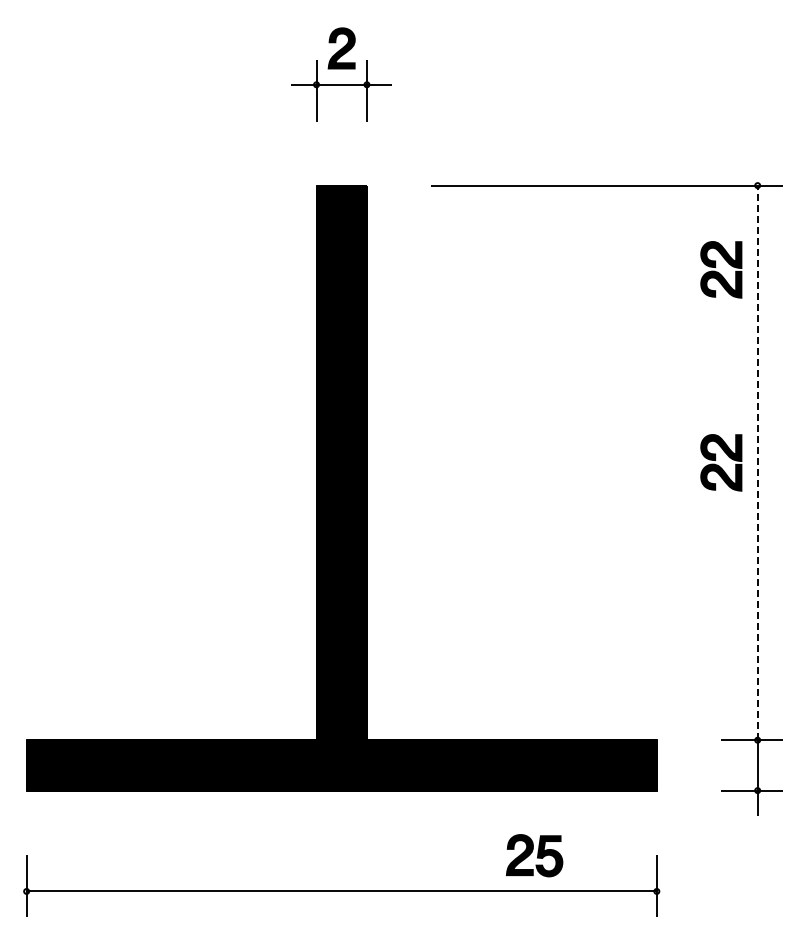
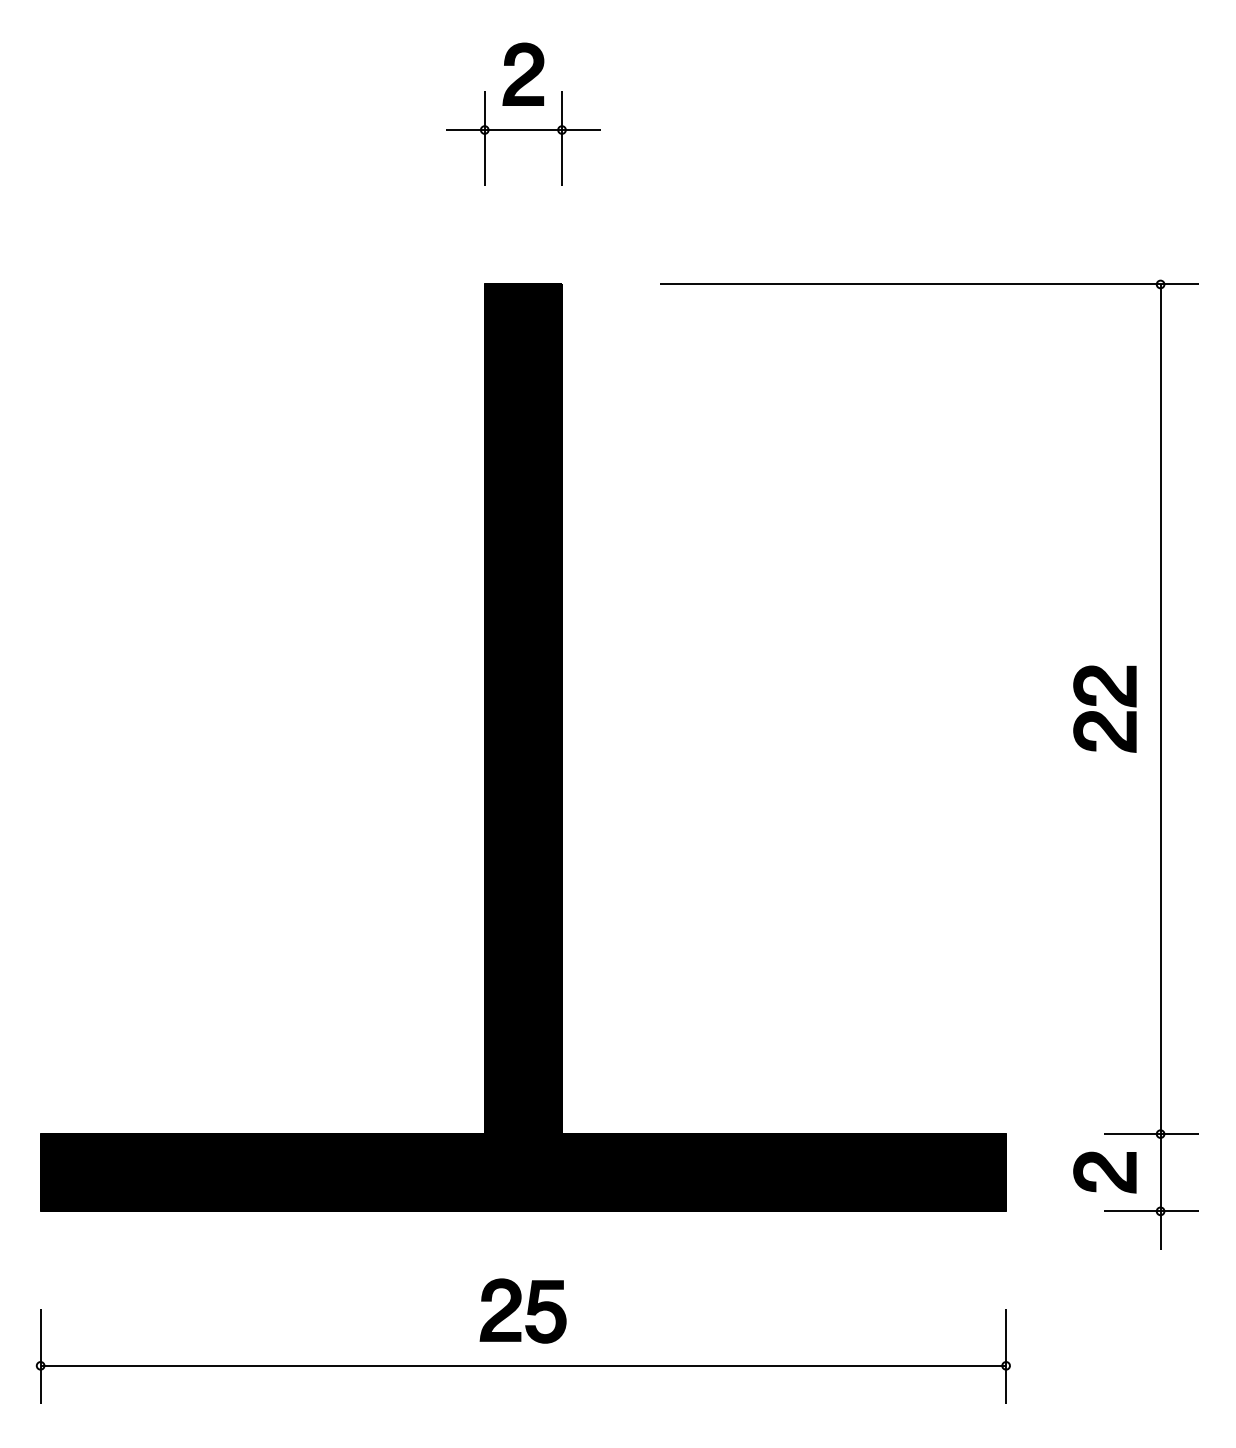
part: (721, 269) -> (1105, 413), removed
line: (757, 462) -> (1160, 708), dashed -> solid
part: (721, 765) -> (1105, 1172), added
part: (534, 855) -> (523, 1310), moved

